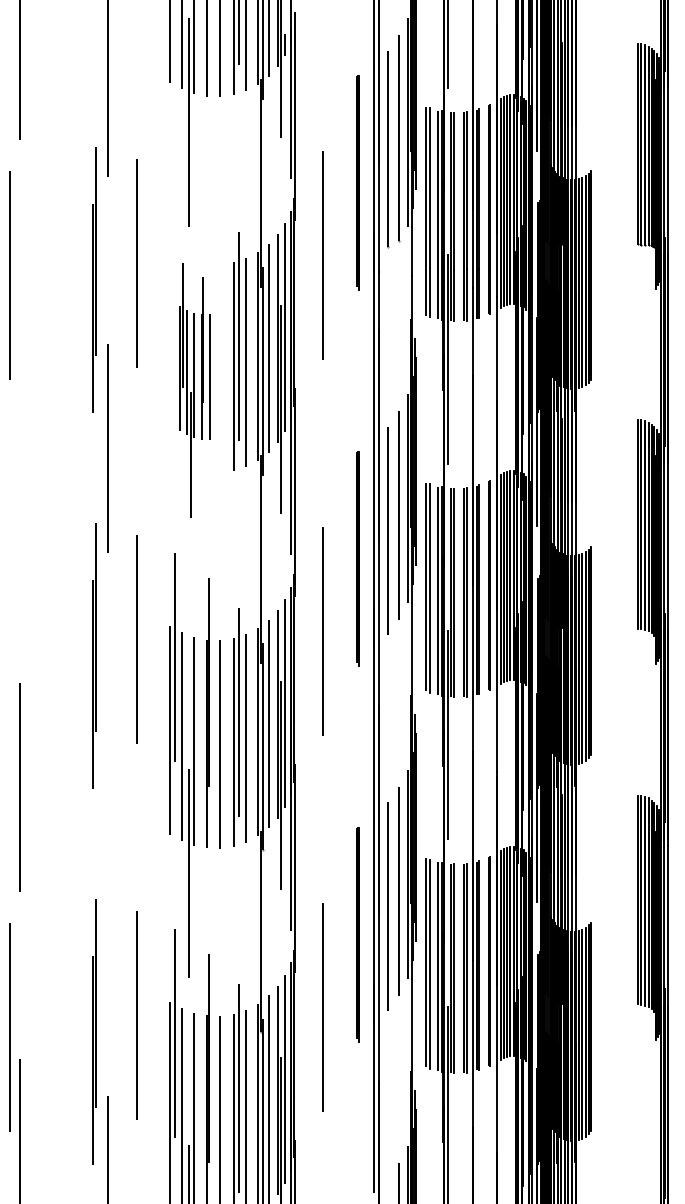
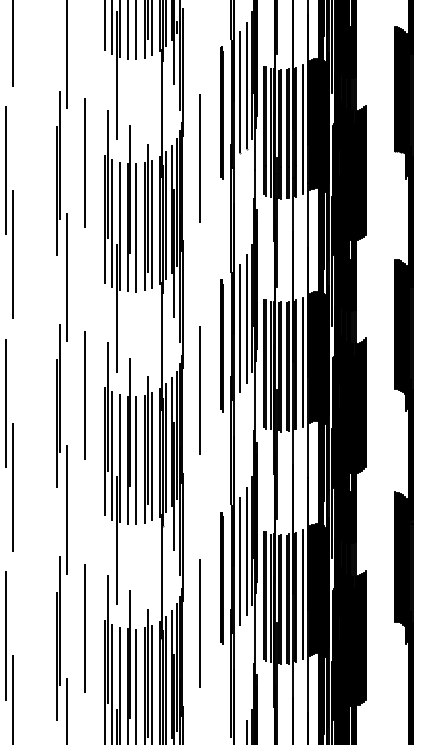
part: (194, 390) -> (120, 241), size x1.67
line: (20, 411) -> (12, 254), added
line: (8, 650) -> (5, 402), added
line: (107, 823) -> (66, 509), added

